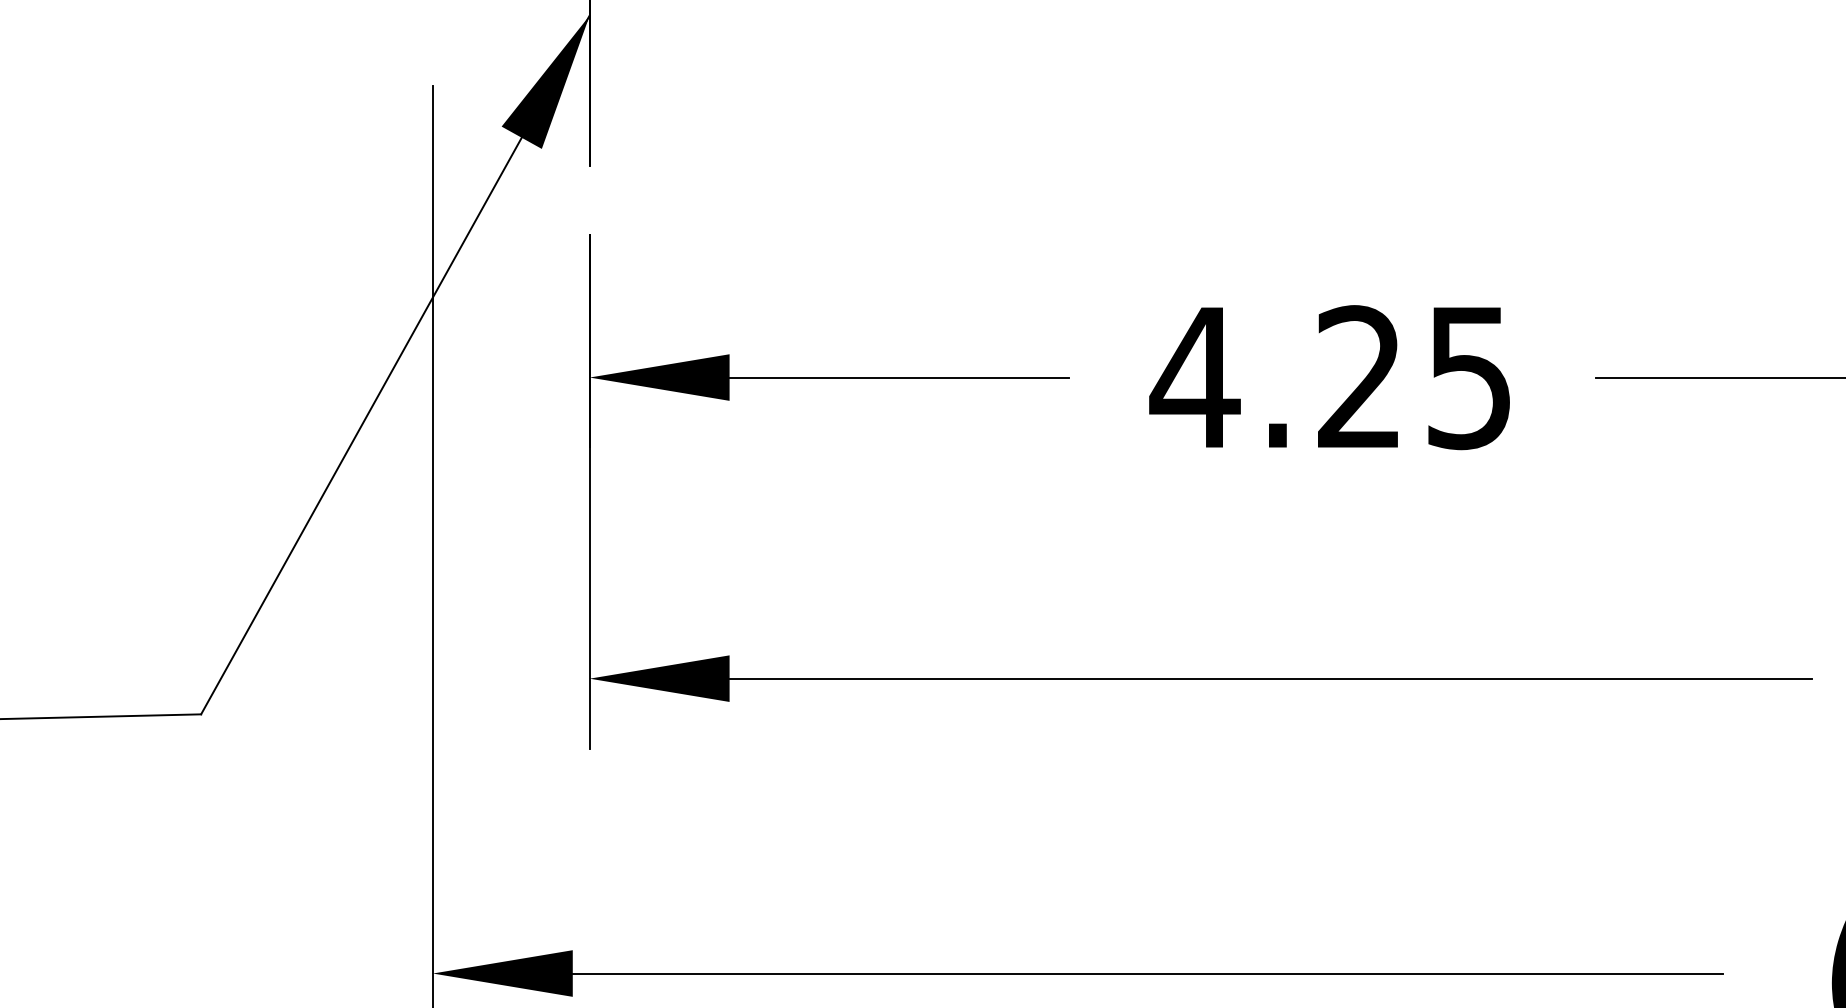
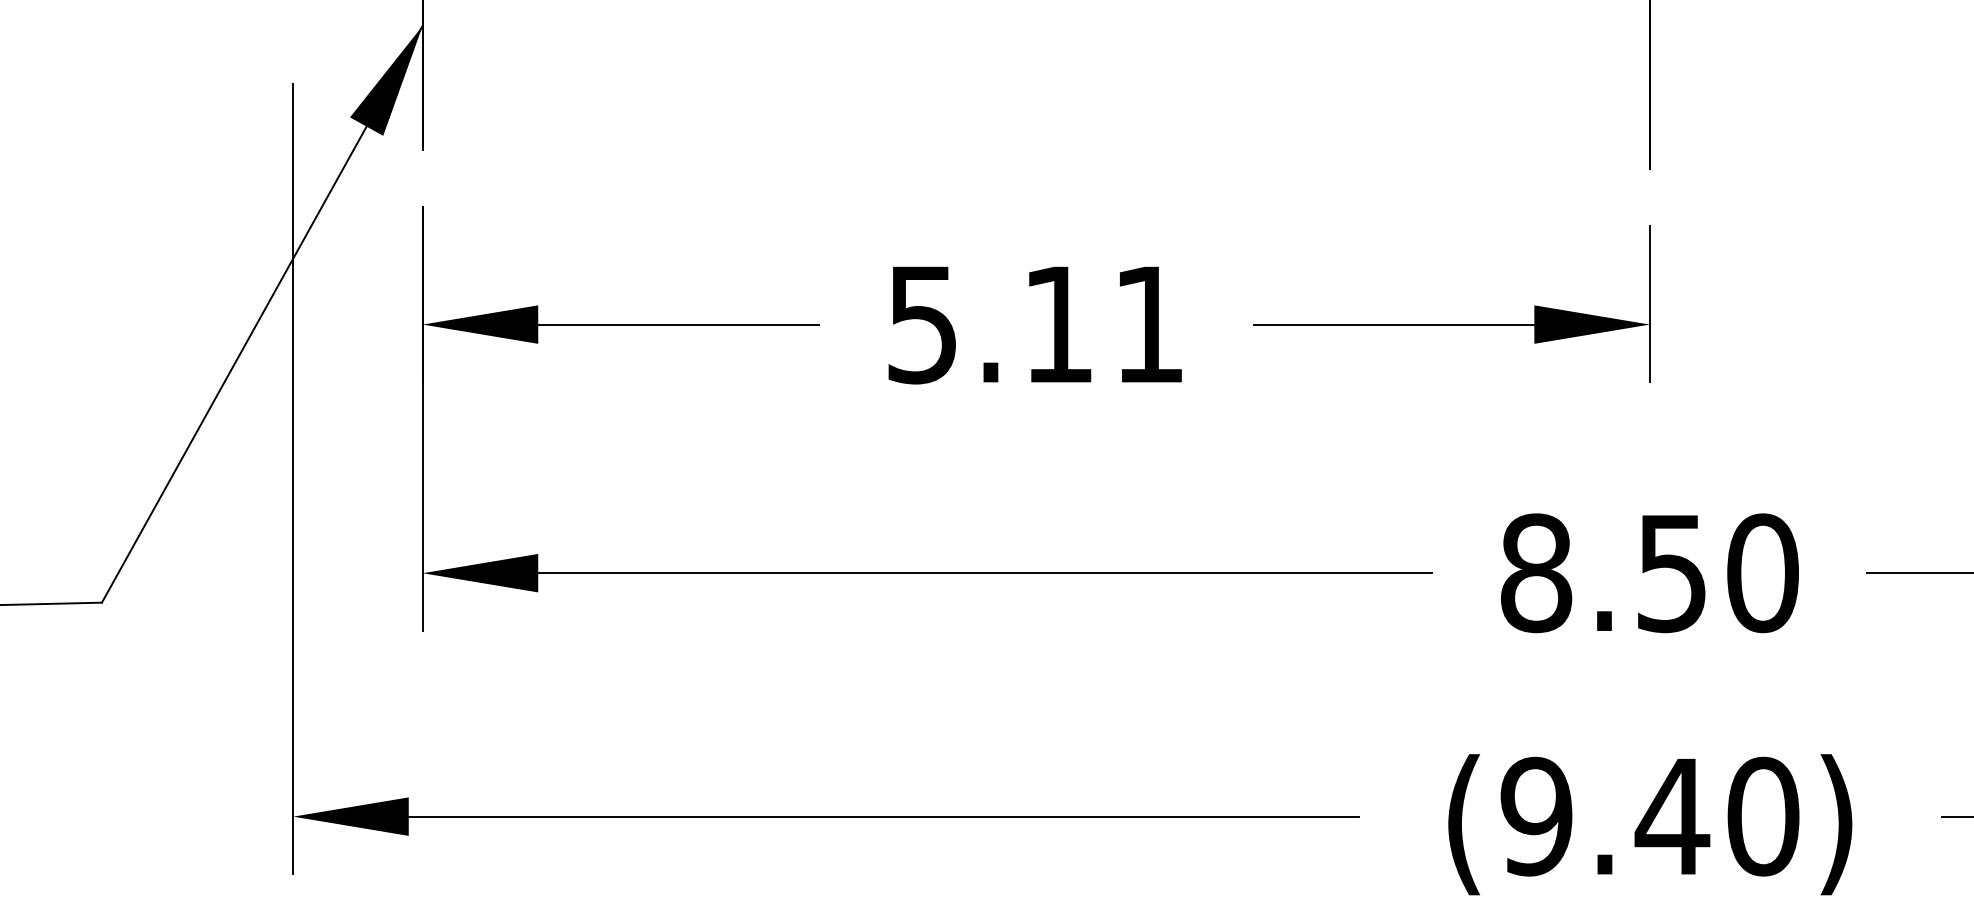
text: (1329, 377) -> (1033, 324), 4.25 -> 5.11

